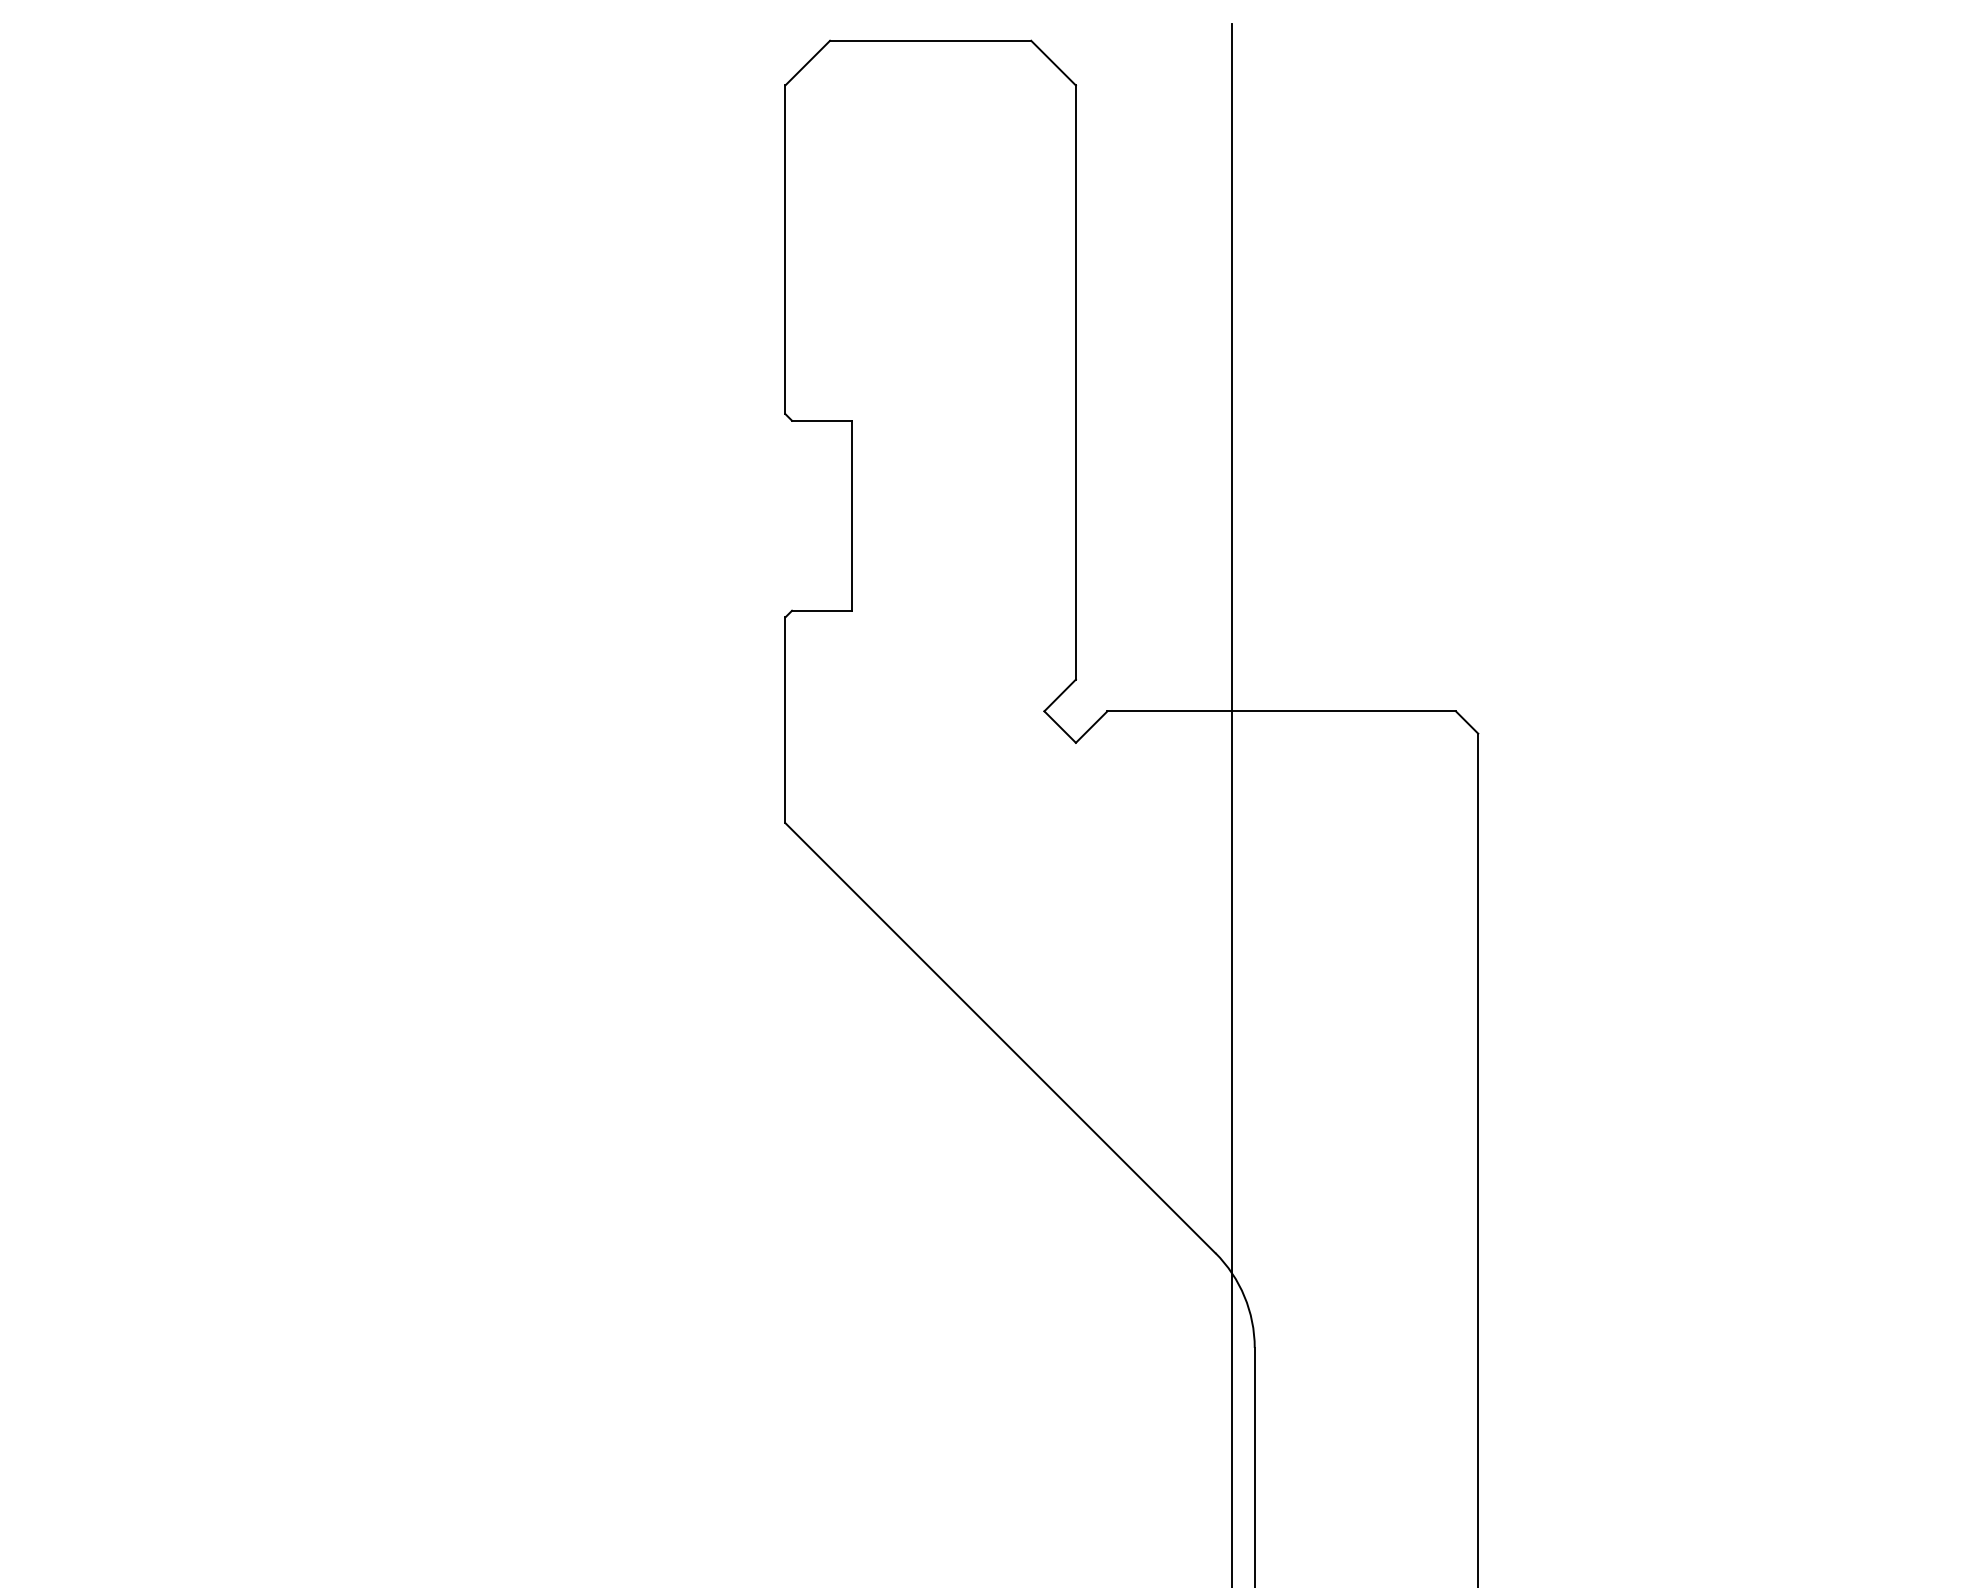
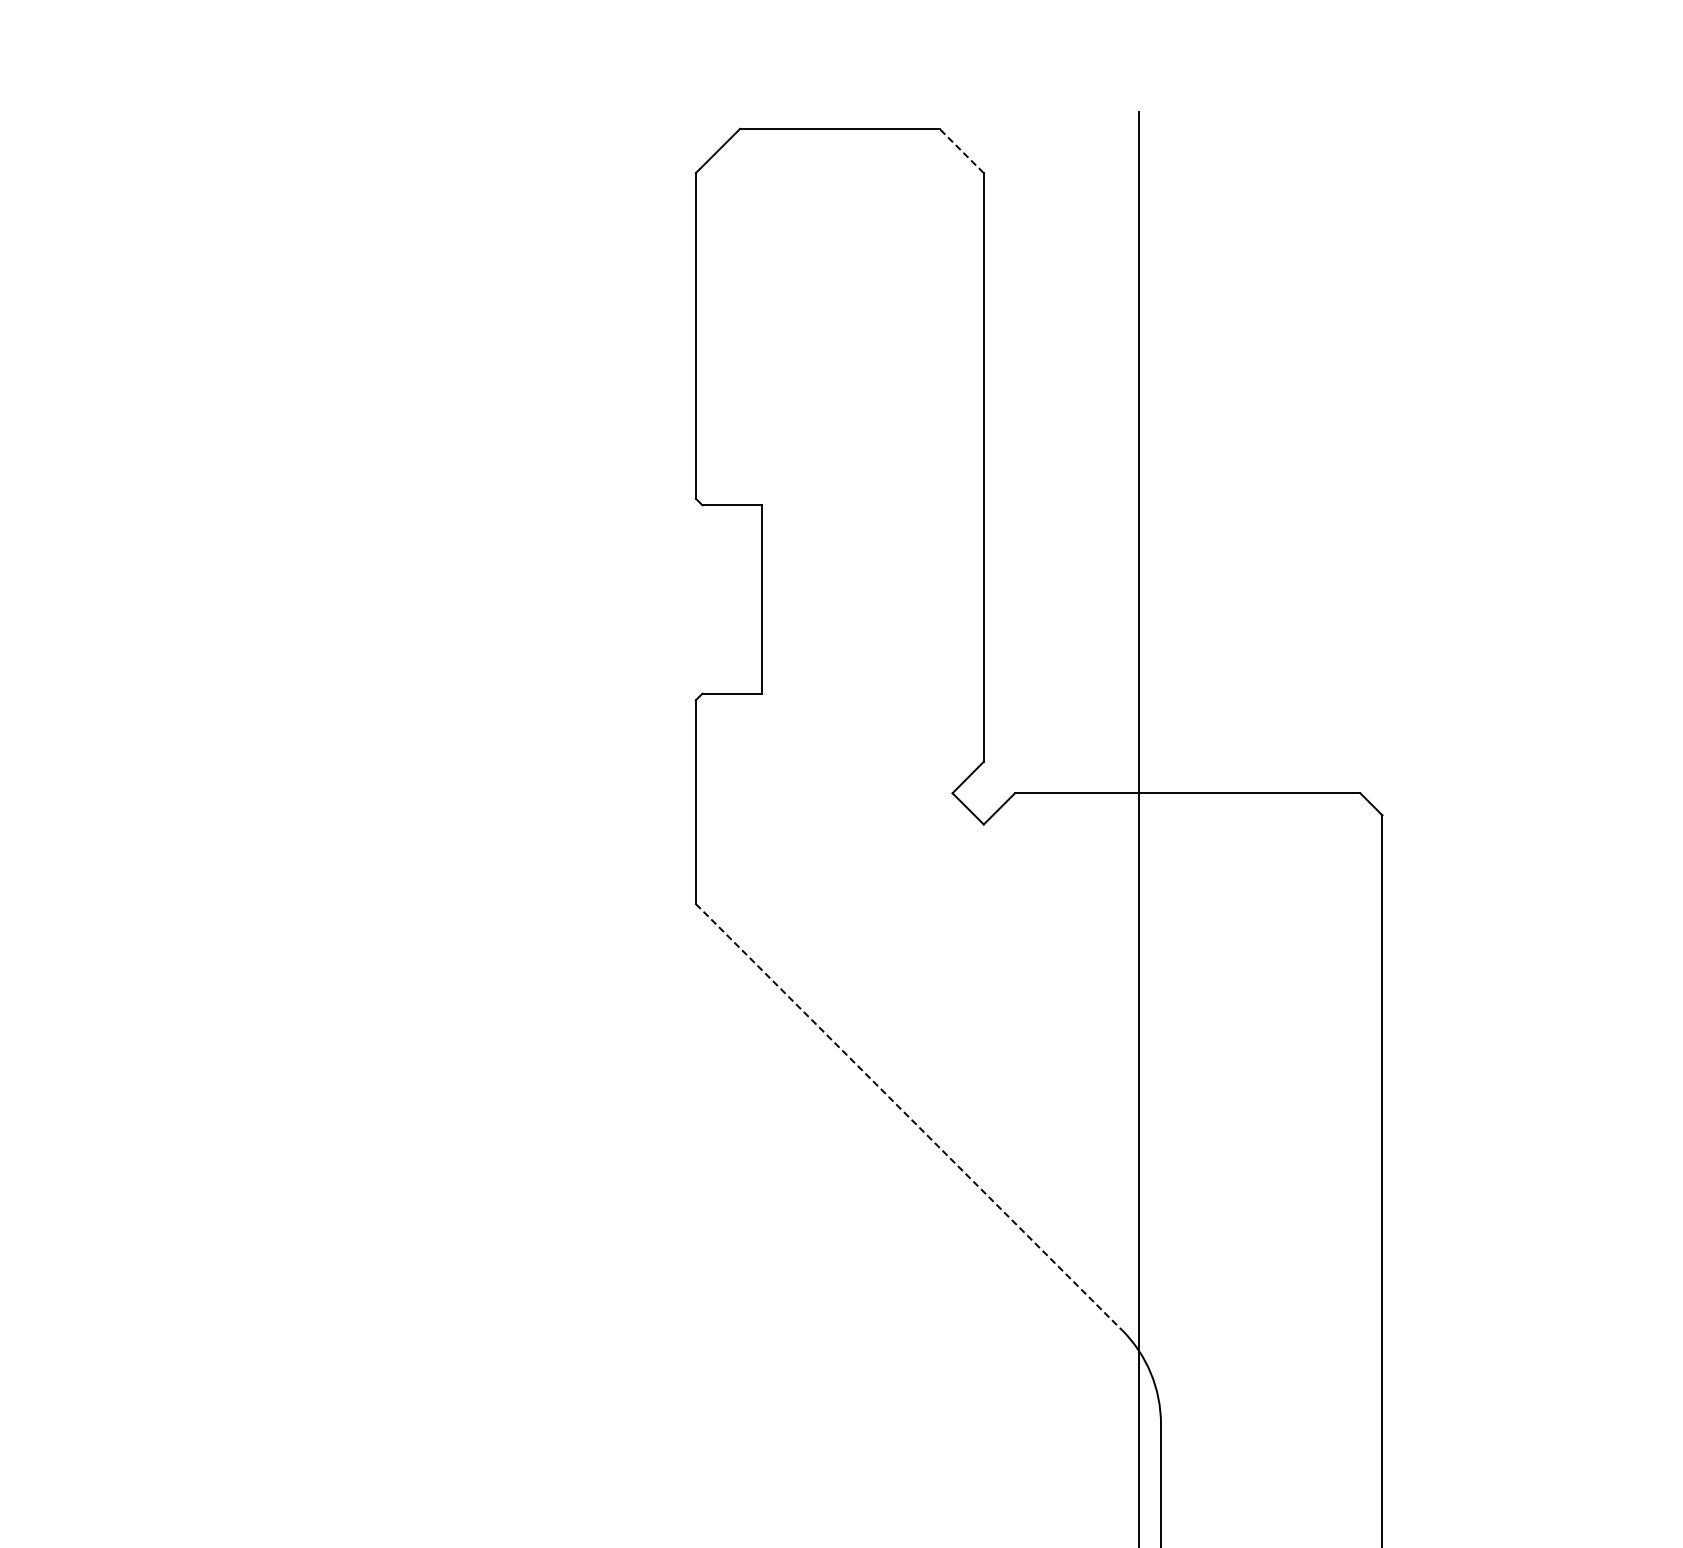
line: (1053, 63) -> (961, 151), solid -> dashed
line: (1000, 1038) -> (909, 1117), solid -> dashed

